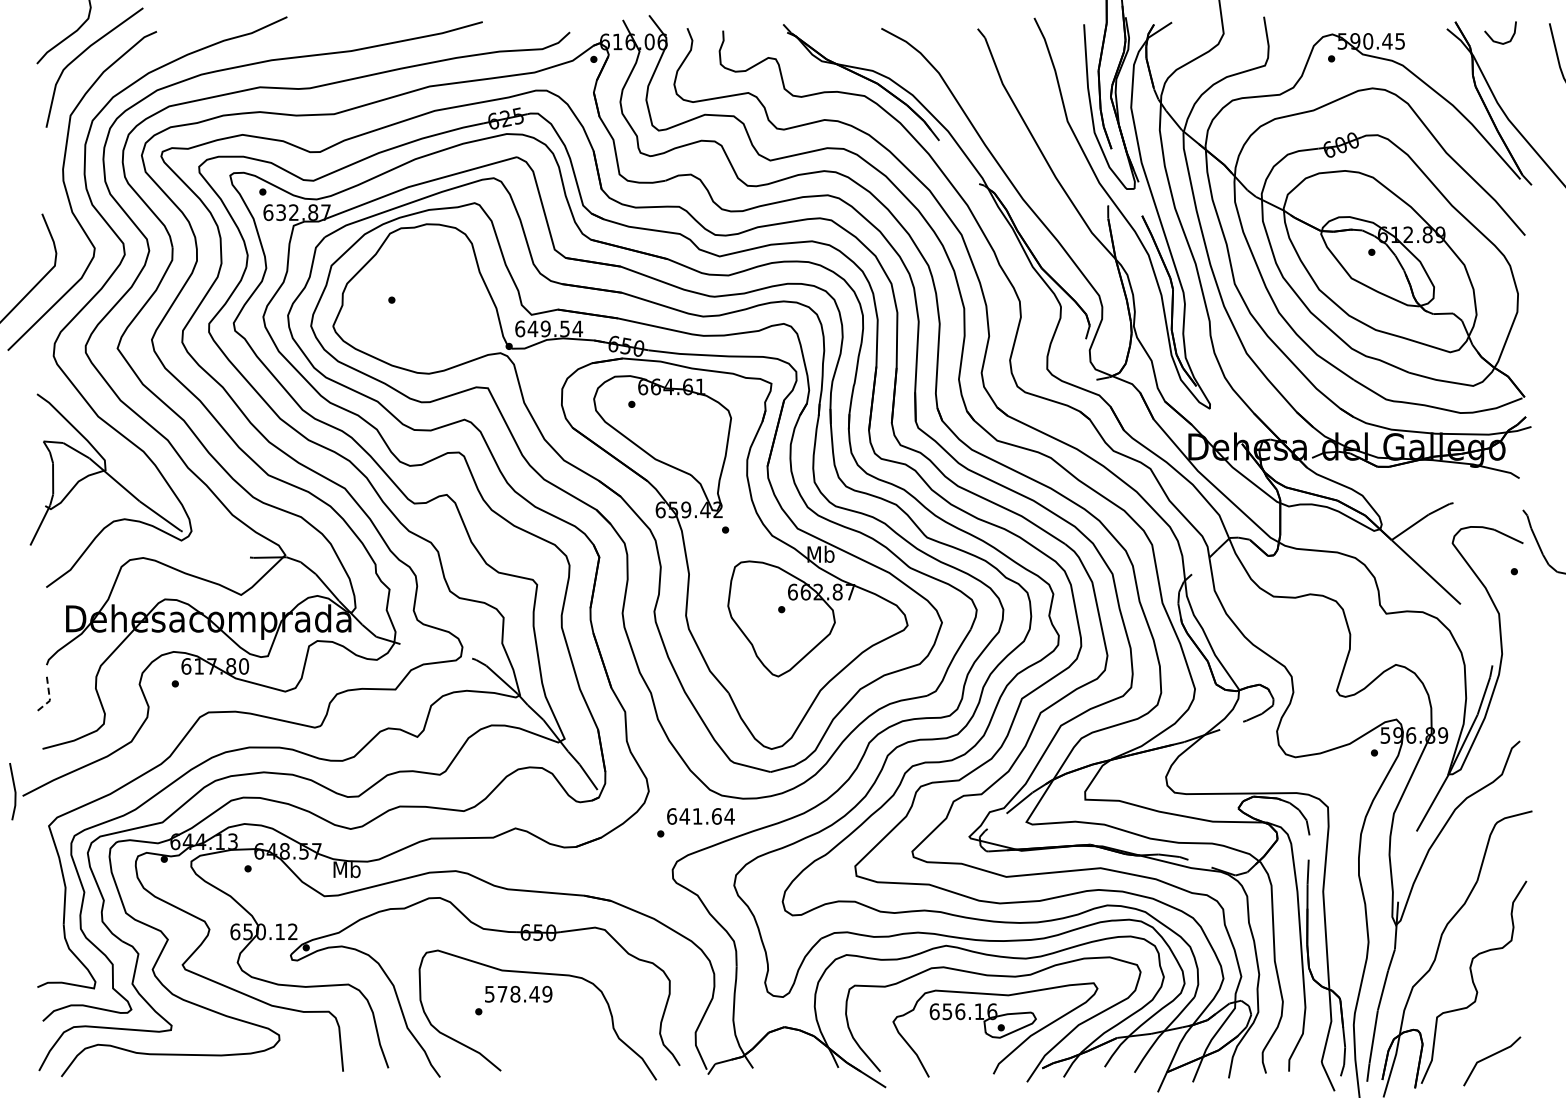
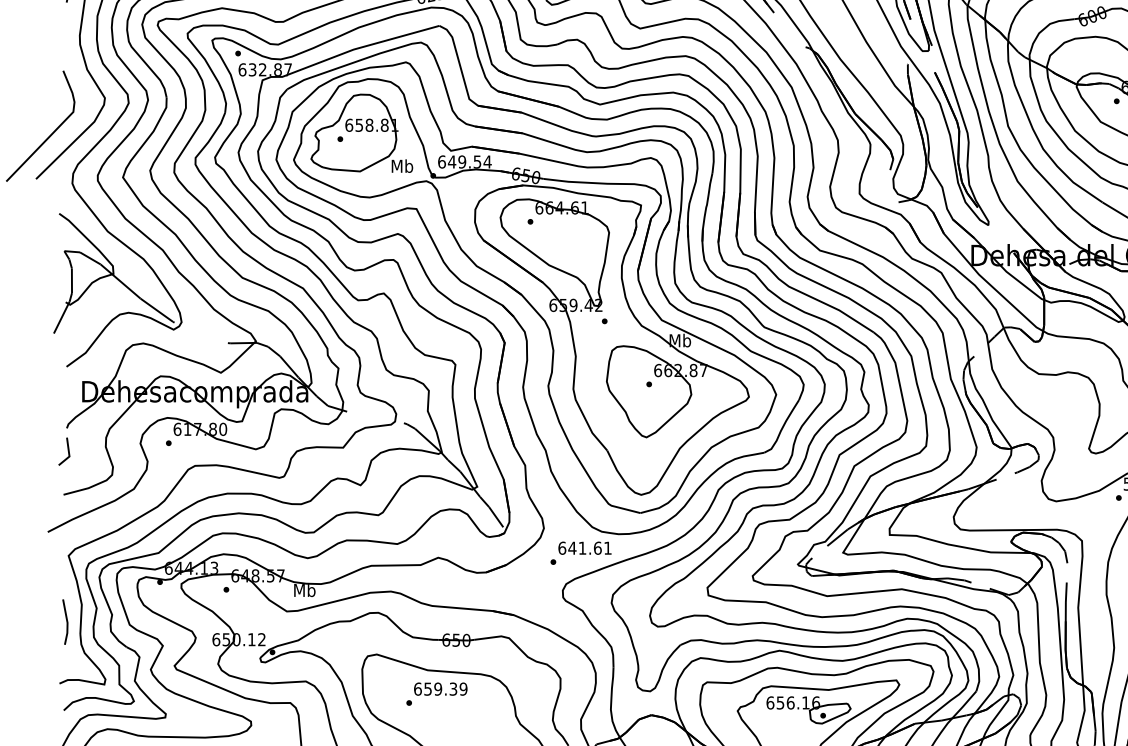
part: (418, 292) -> (361, 133), added
line: (49, 697) -> (69, 454), dashed -> solid
line: (14, 791) -> (66, 621), moved
text: (729, 816) -> (607, 548), 641.64 -> 641.61
text: (511, 993) -> (435, 688), 578.49 -> 659.39

